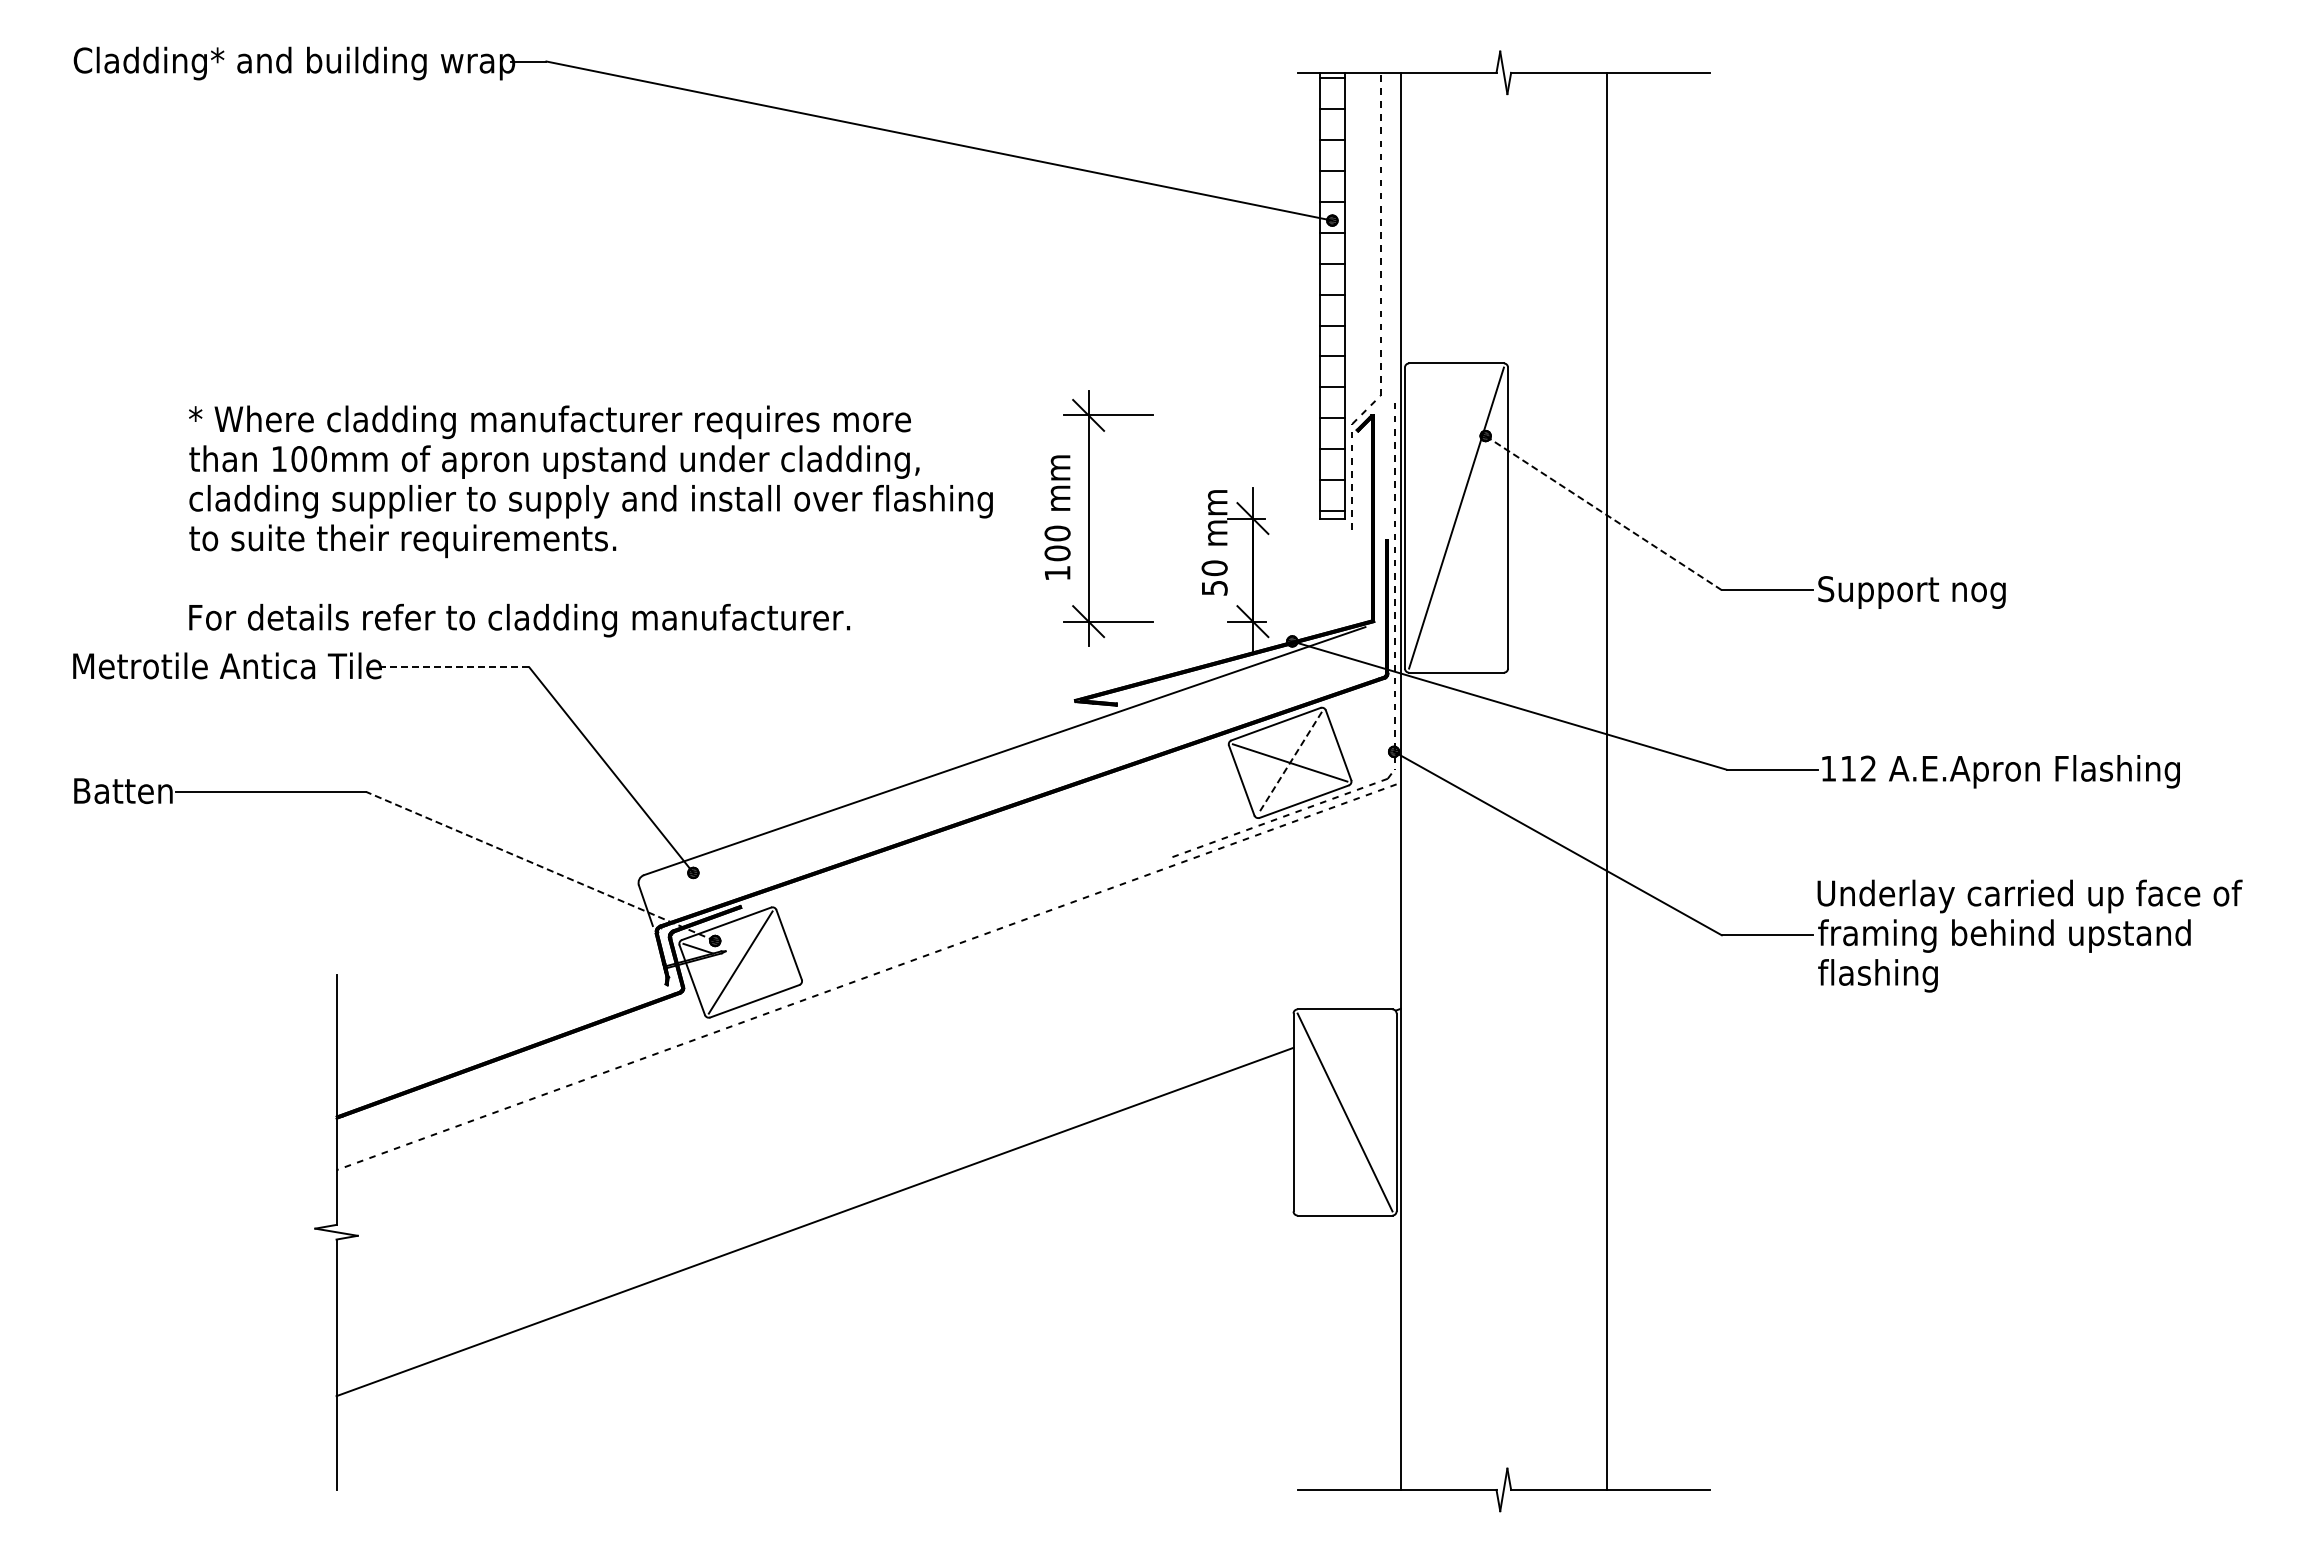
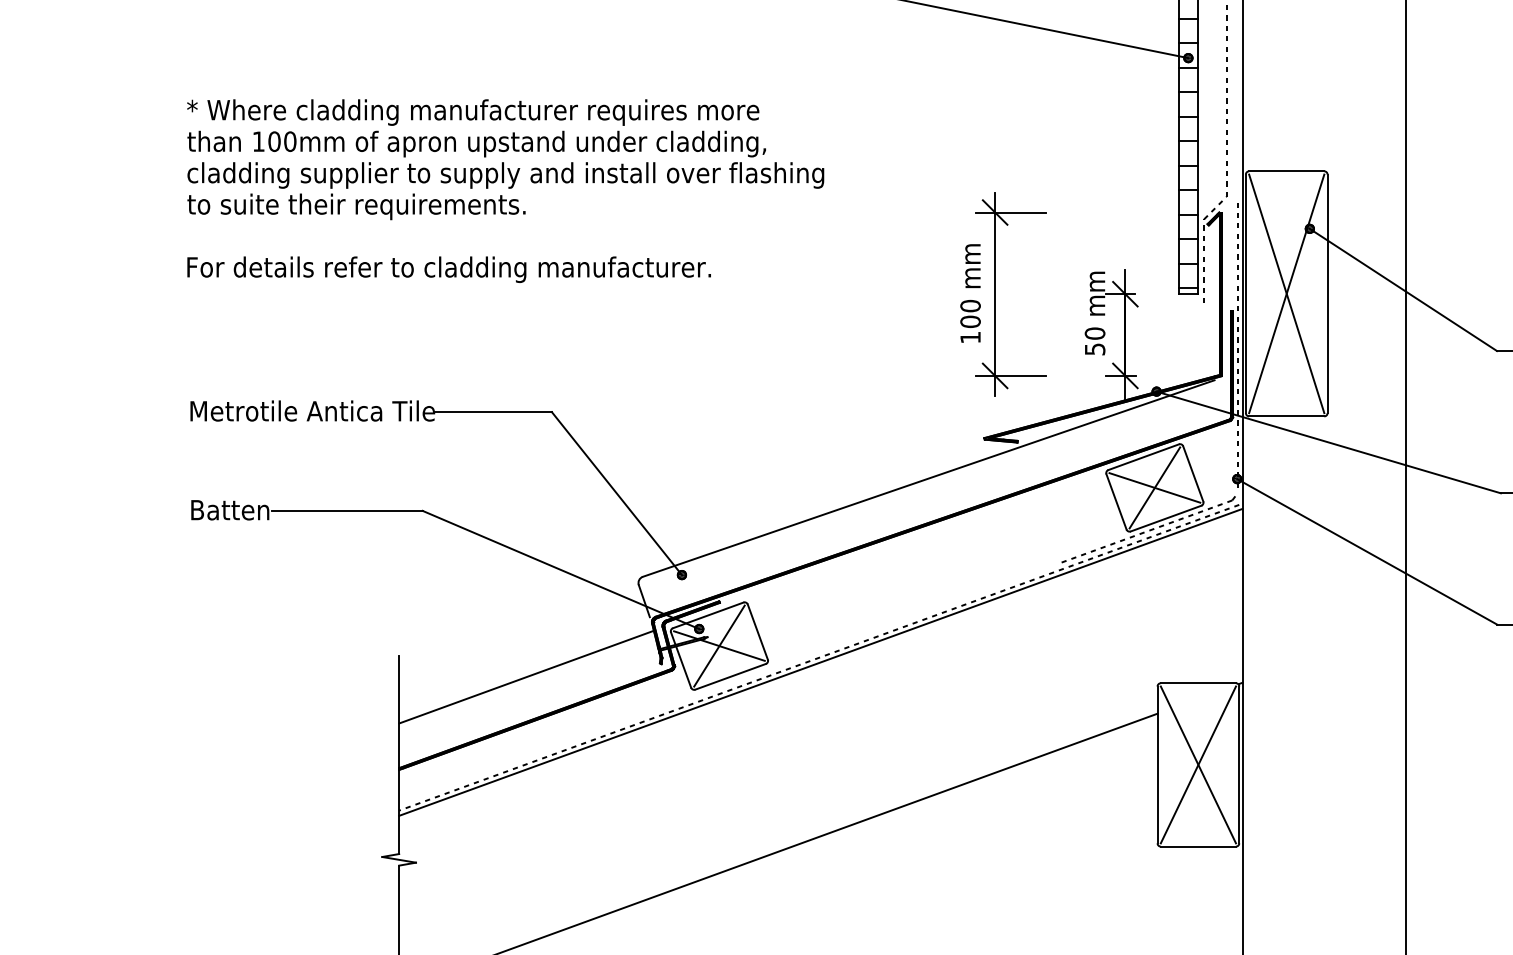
line: (1604, 513) -> (1404, 290), dashed -> solid
line: (1456, 517) -> (1286, 293), added
text: (590, 521) -> (505, 191), moved
line: (454, 667) -> (492, 412), dashed -> solid
line: (1289, 763) -> (1154, 488), dashed -> solid
line: (540, 866) -> (560, 569), dashed -> solid
line: (756, 967) -> (731, 650), added
line: (868, 982) -> (820, 661), added
line: (497, 1001) -> (526, 676), added
line: (1344, 1112) -> (1197, 764), added

